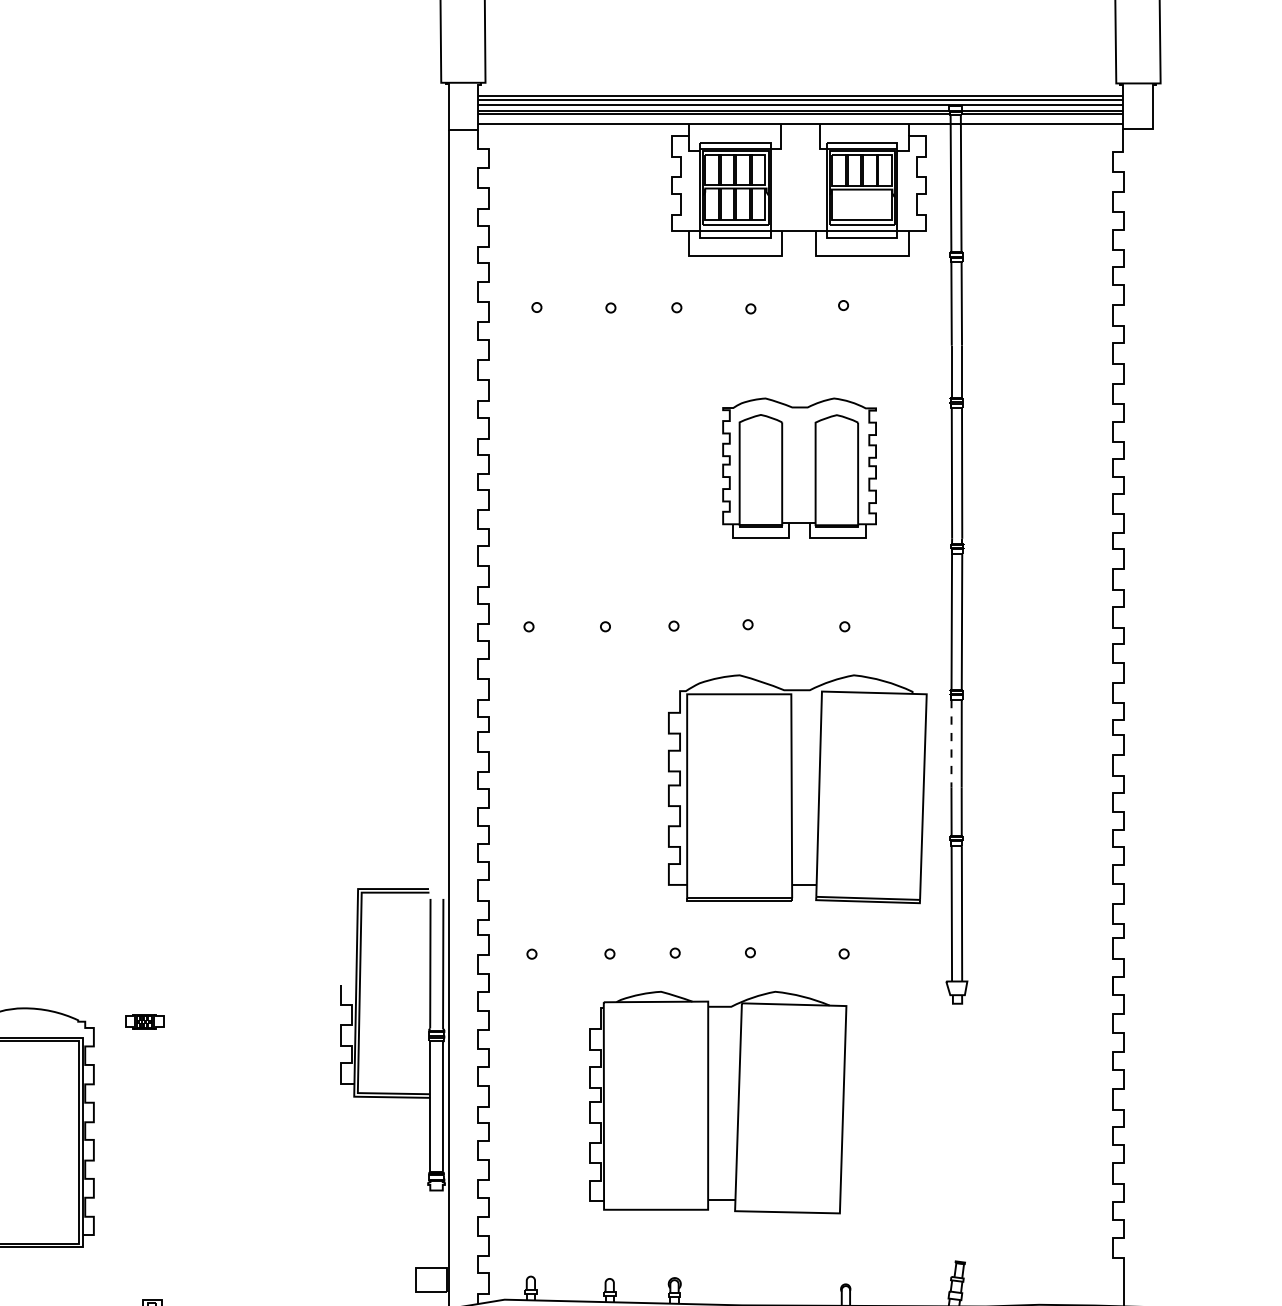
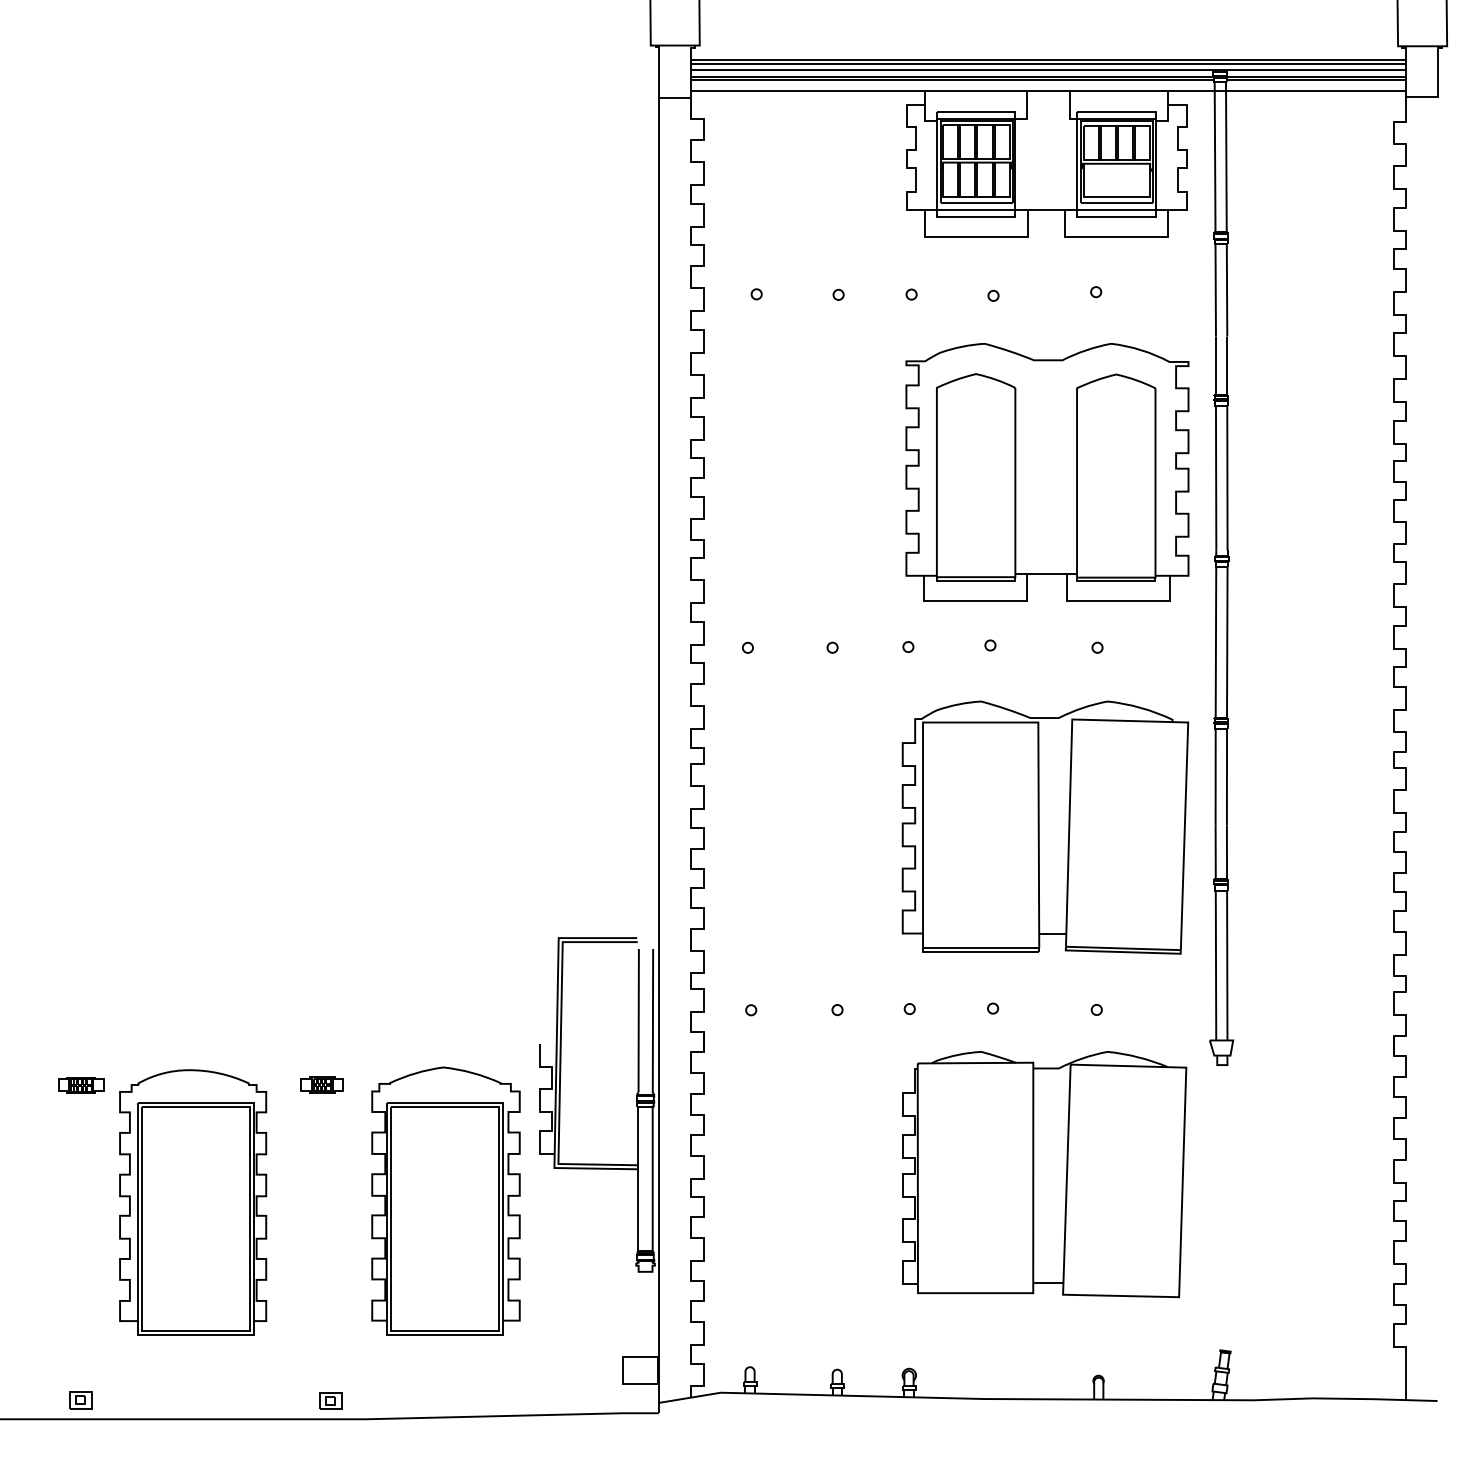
part: (799, 467) -> (1047, 471), size x1.67
line: (951, 743) -> (1215, 777), dashed -> solid
part: (718, 1102) -> (1044, 1174), moved
part: (255, 1126) -> (445, 1200), added

